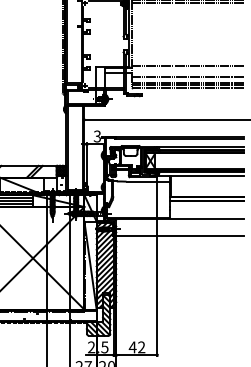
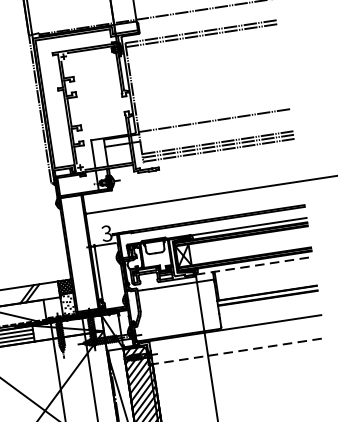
line: (187, 76) -> (216, 134), removed
line: (201, 176) -> (255, 266), solid -> dashed
line: (179, 236) -> (237, 351), solid -> dashed

